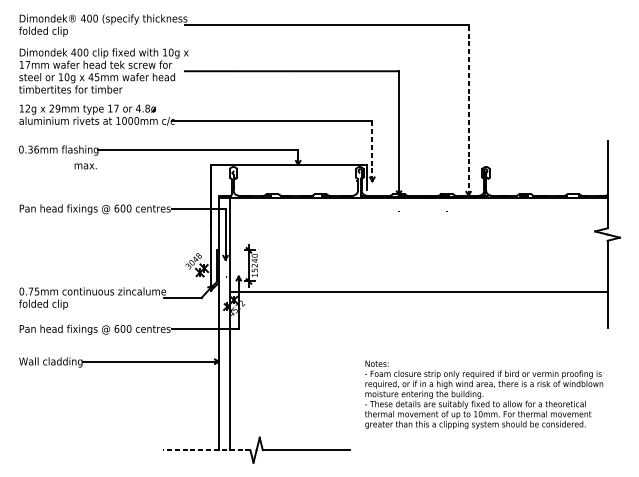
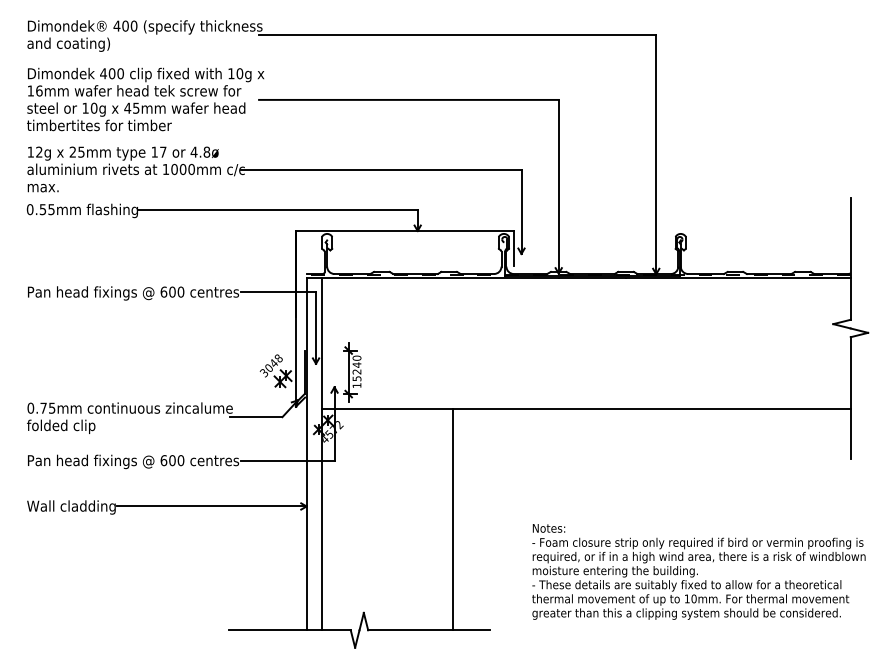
text: (48, 31) -> (68, 44), folded clip -> and coating)
text: (28, 64) -> (39, 90), 17mm -> 16mm
text: (58, 108) -> (81, 151), 29mm -> 25mm
line: (468, 110) -> (656, 154), dashed -> solid
text: (33, 149) -> (47, 209), 0.36mm -> 0.55mm
line: (372, 150) -> (521, 211), dashed -> solid
text: (85, 165) -> (42, 187), moved
line: (323, 371) -> (452, 519), added
text: (483, 394) -> (698, 571), moved
line: (206, 450) -> (289, 630), dashed -> solid

